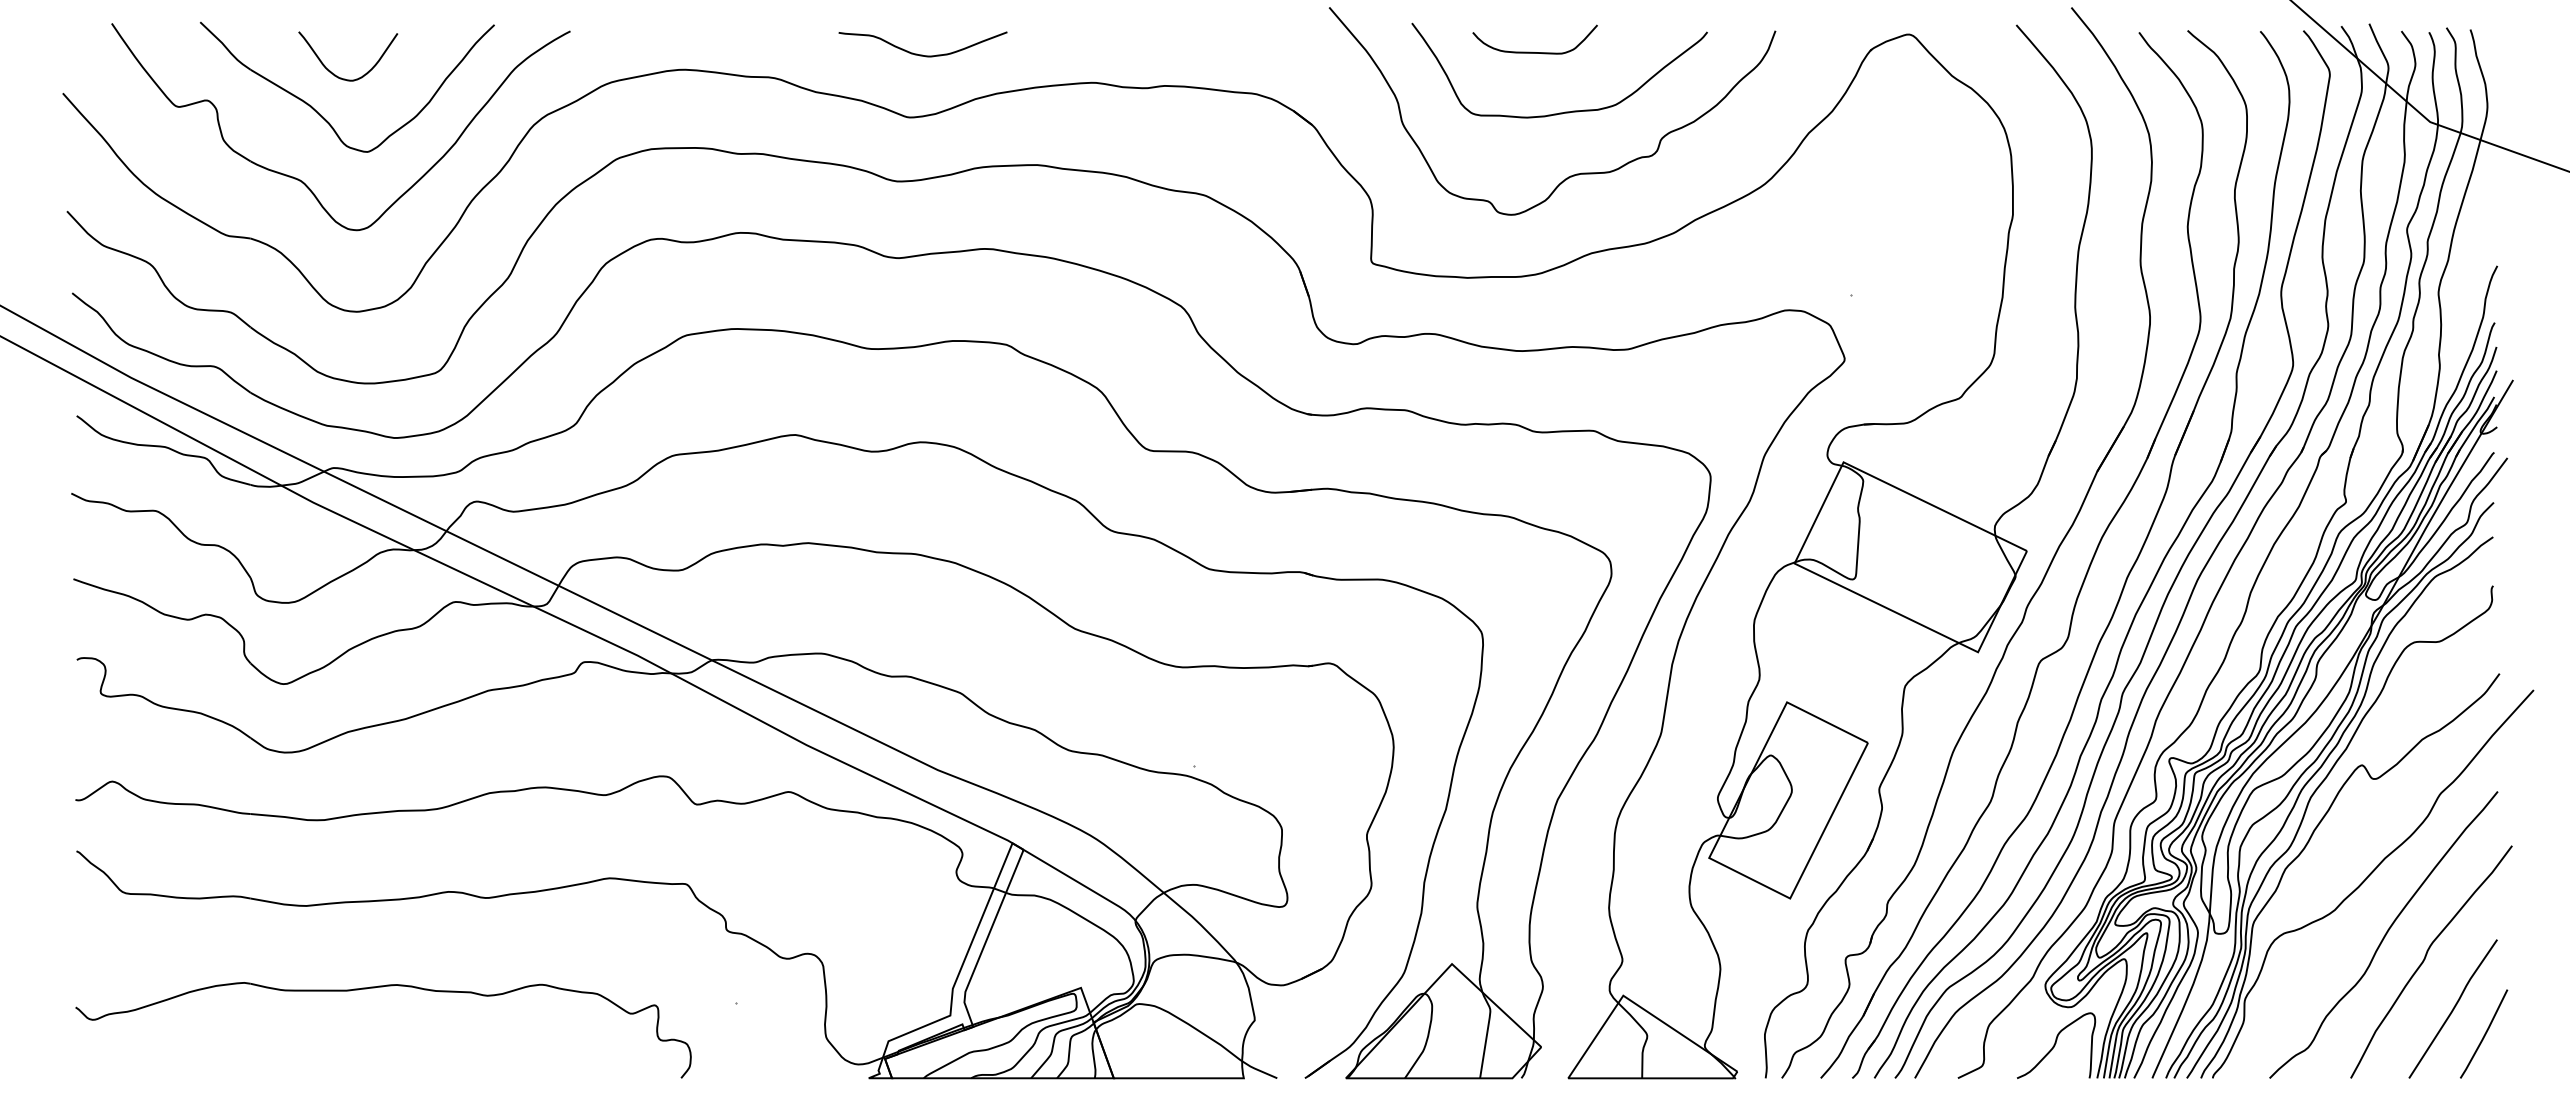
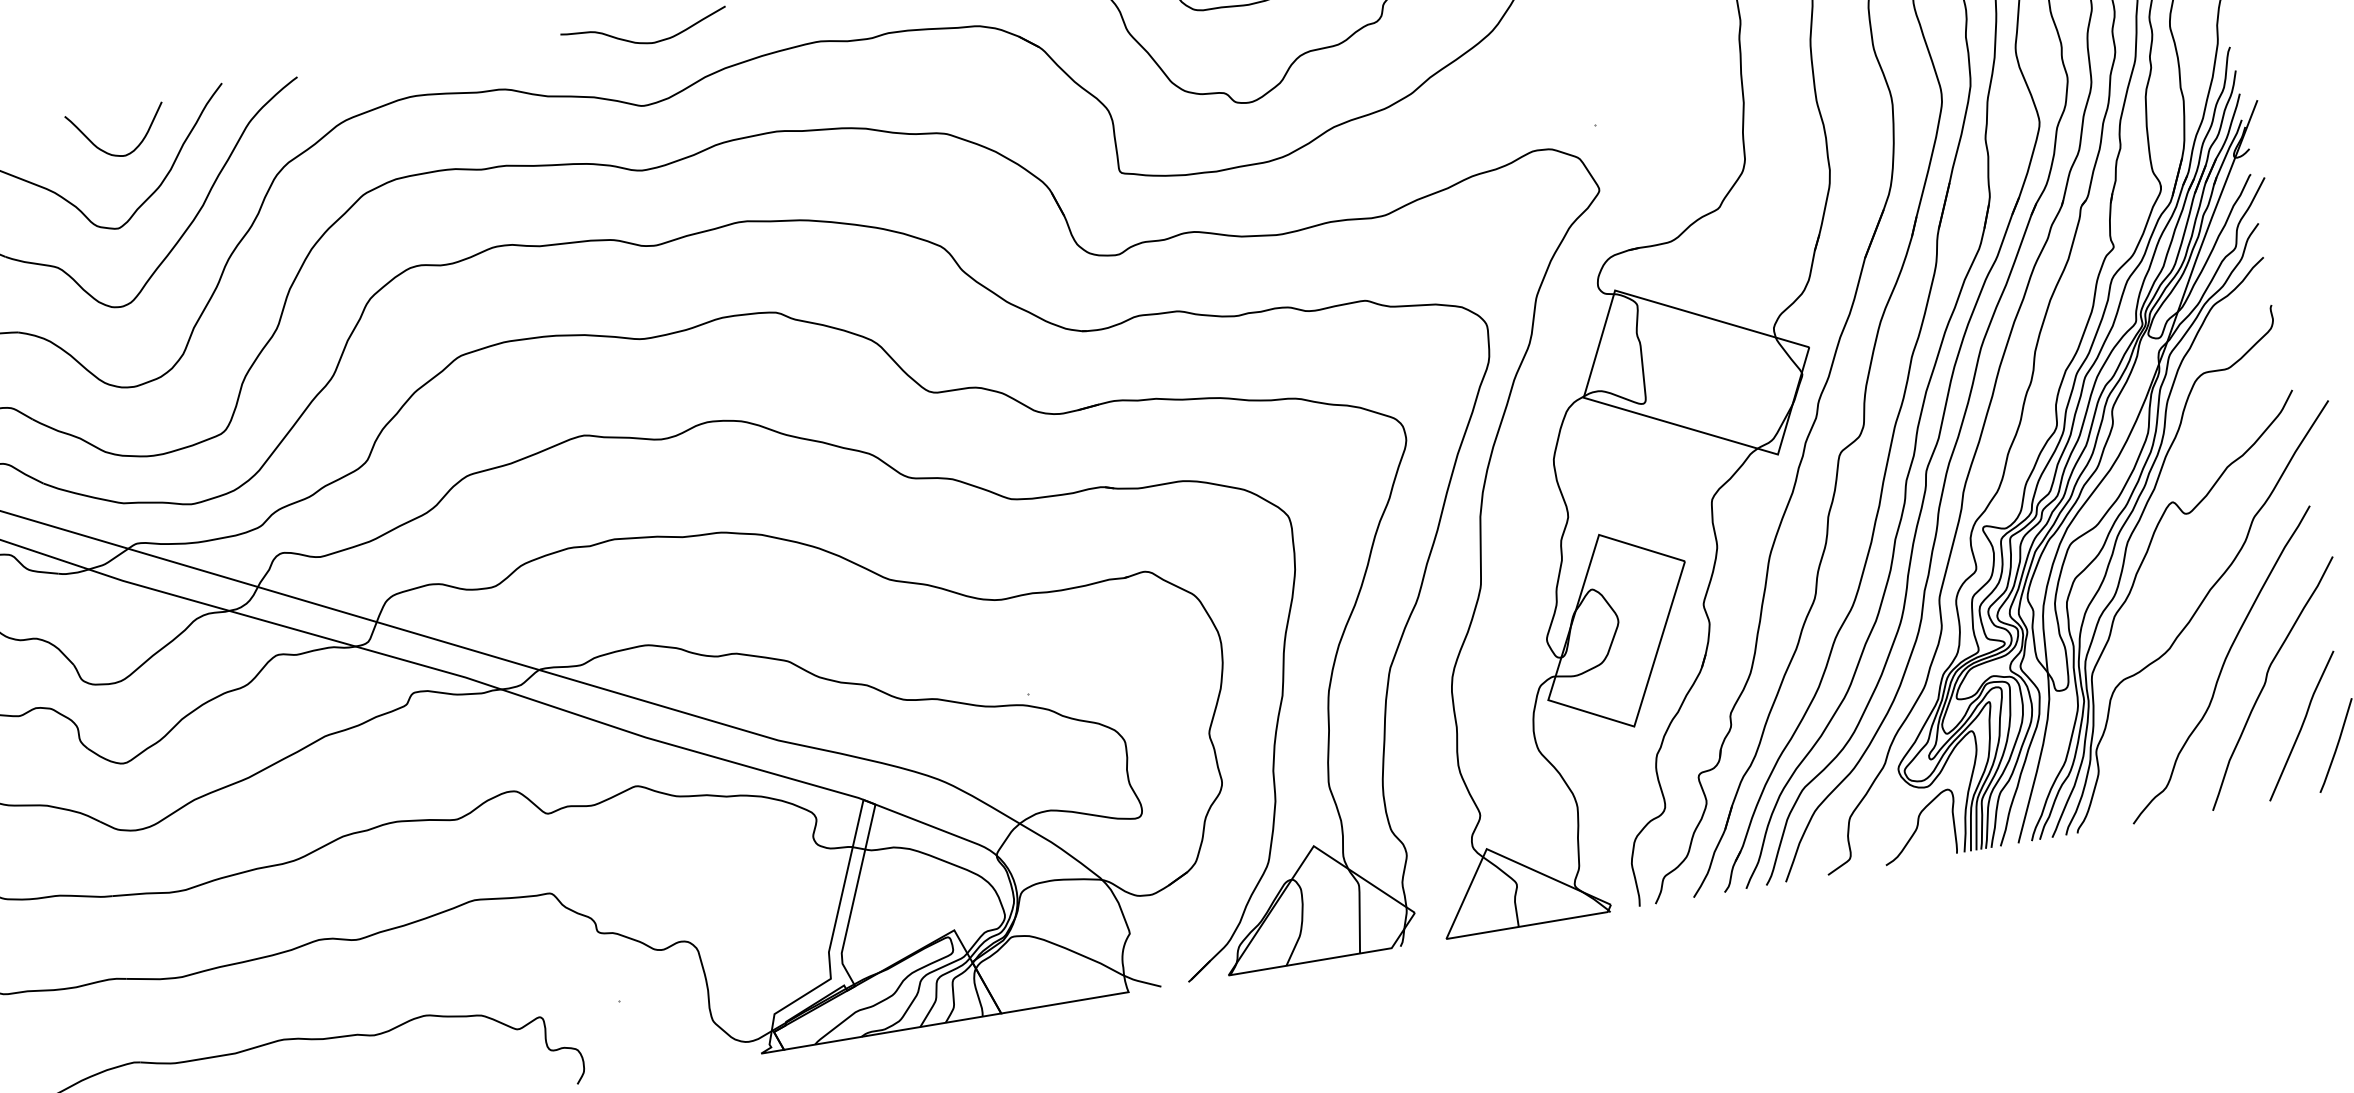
curve: (337, 75) -> (109, 152), moved

